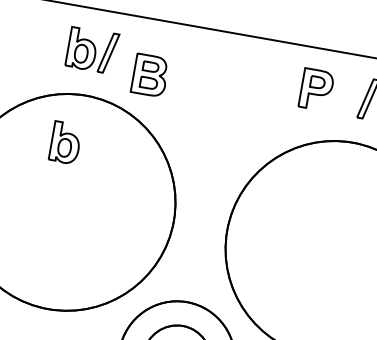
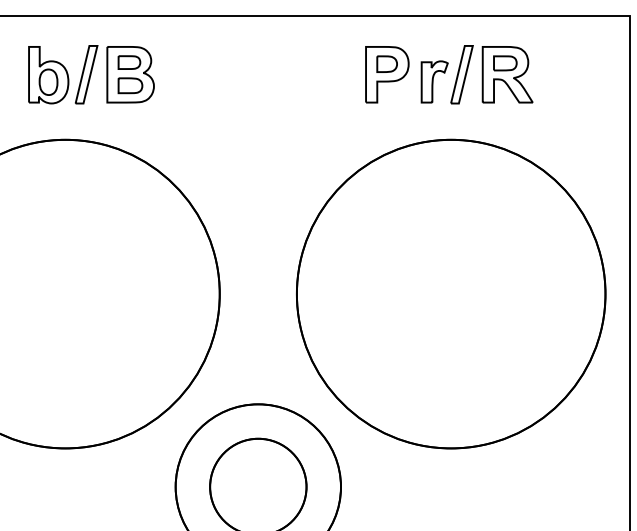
part: (150, 75) -> (130, 74), moved
part: (348, 100) -> (434, 81), added
part: (65, 143) -> (48, 211), removed

